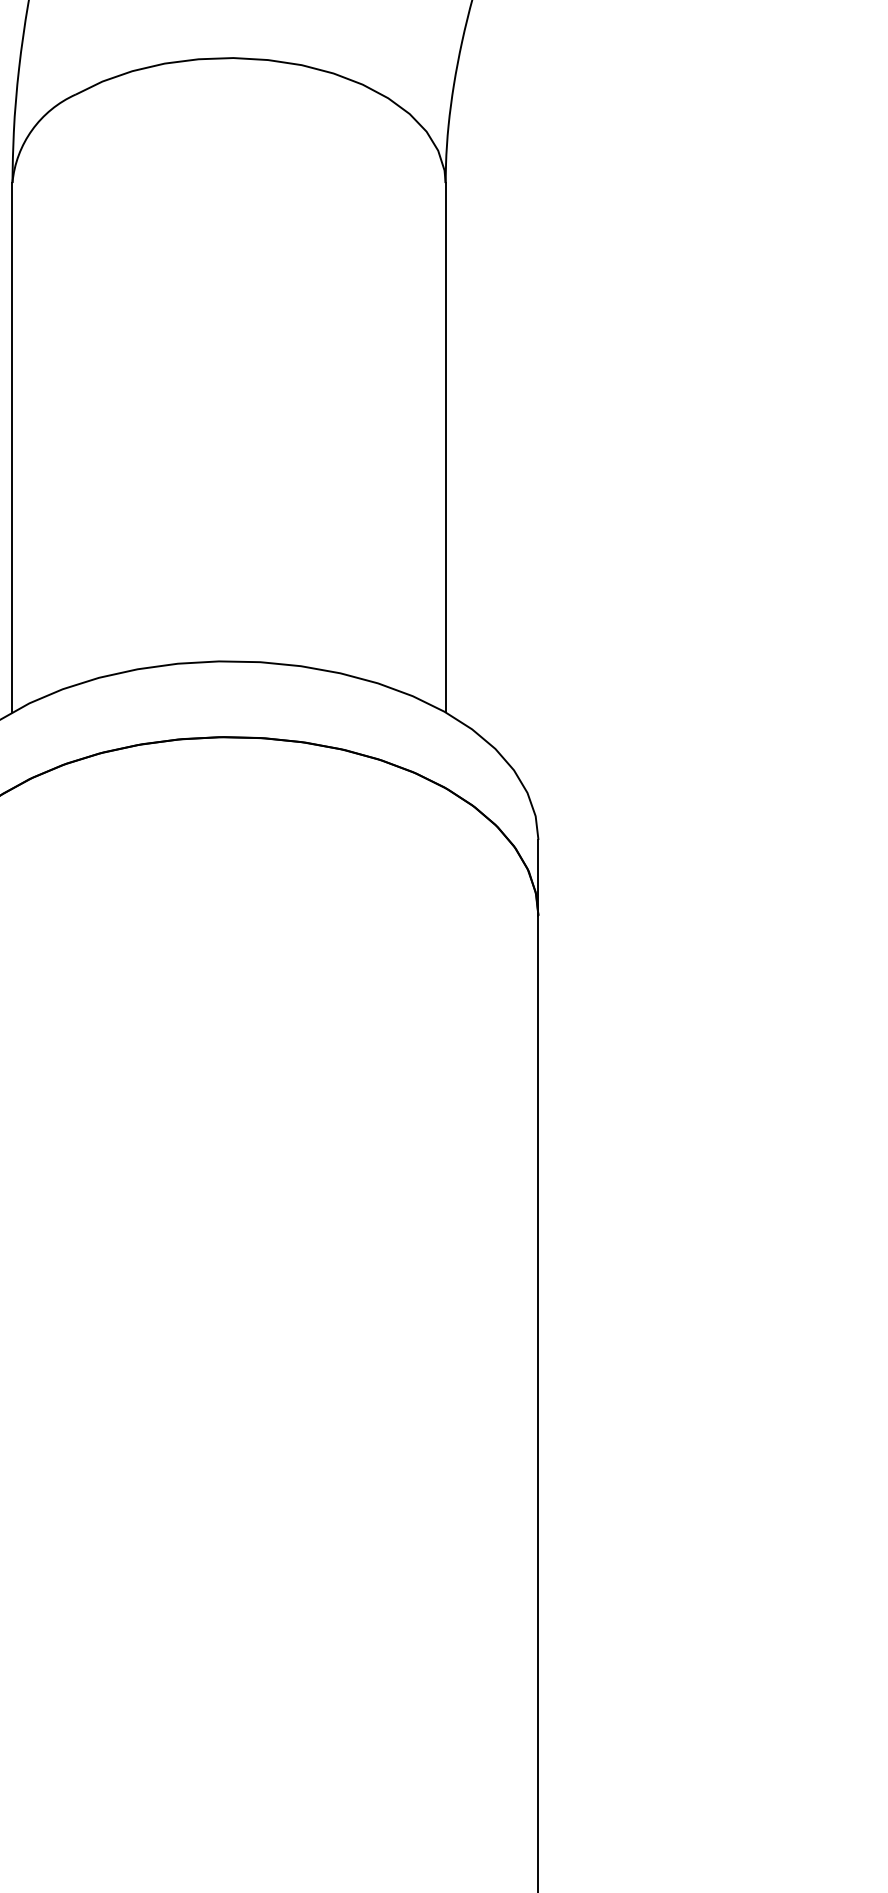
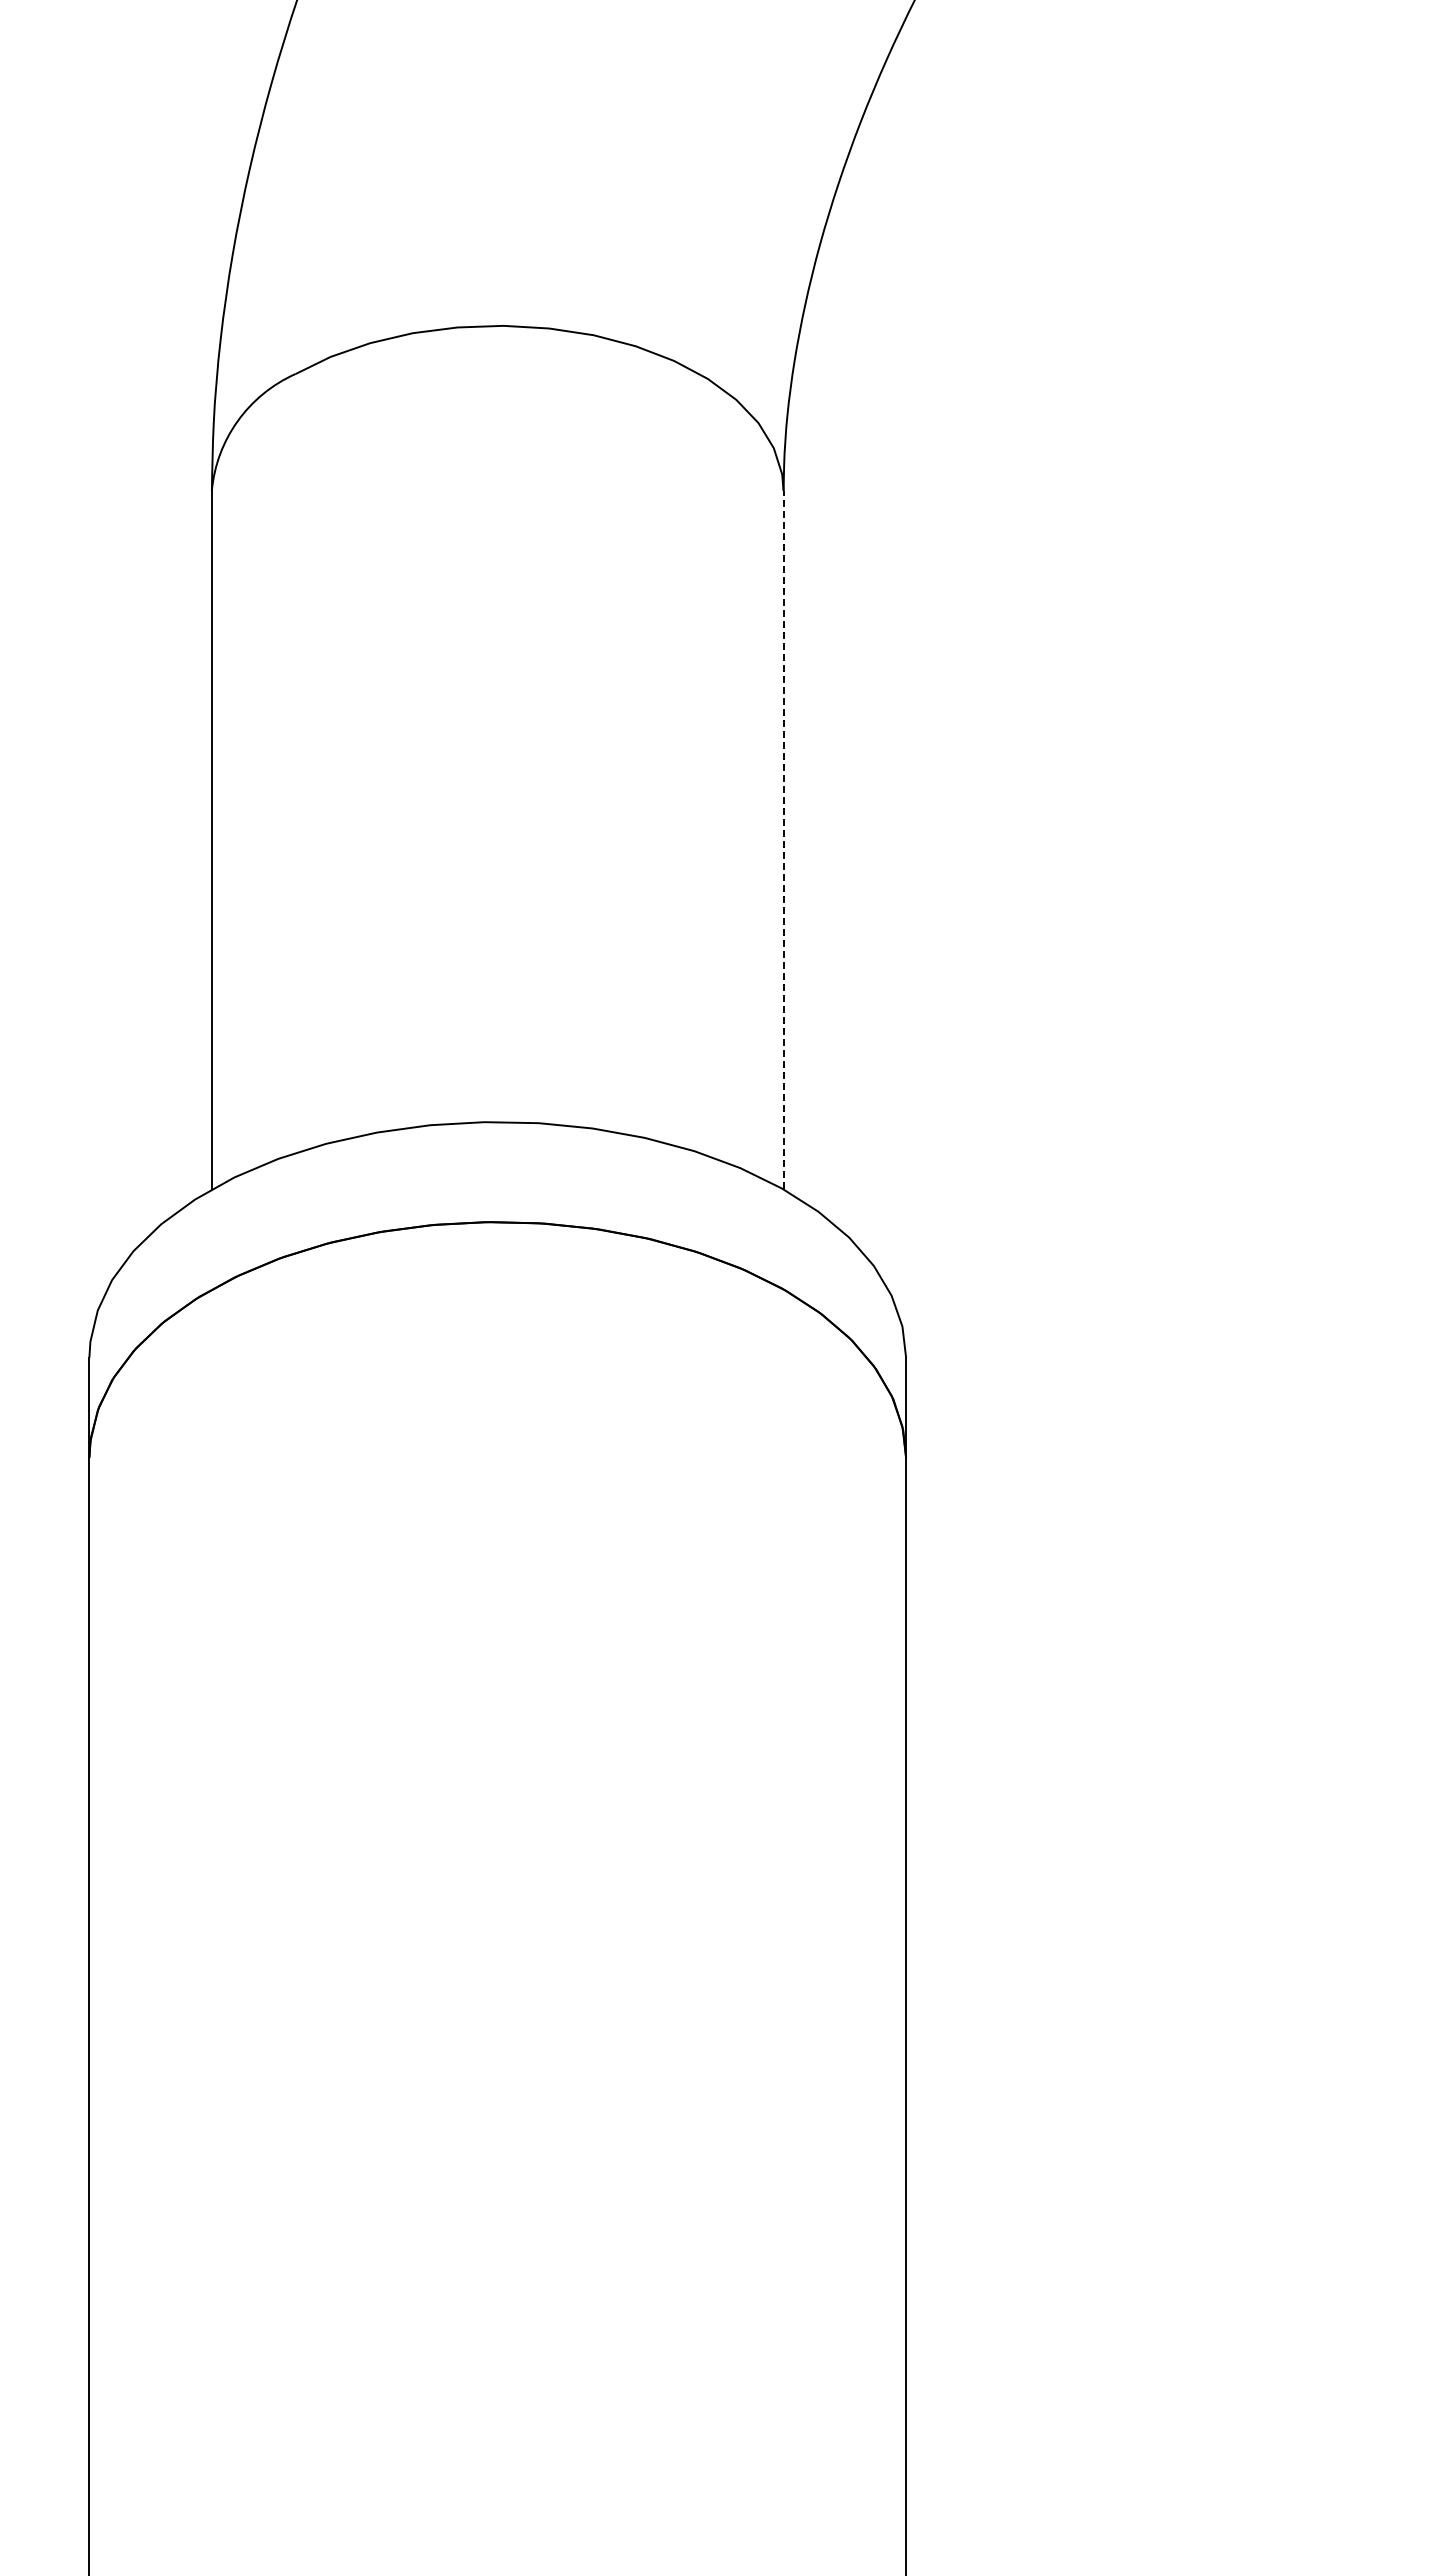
line: (445, 447) -> (783, 839), solid -> dashed

